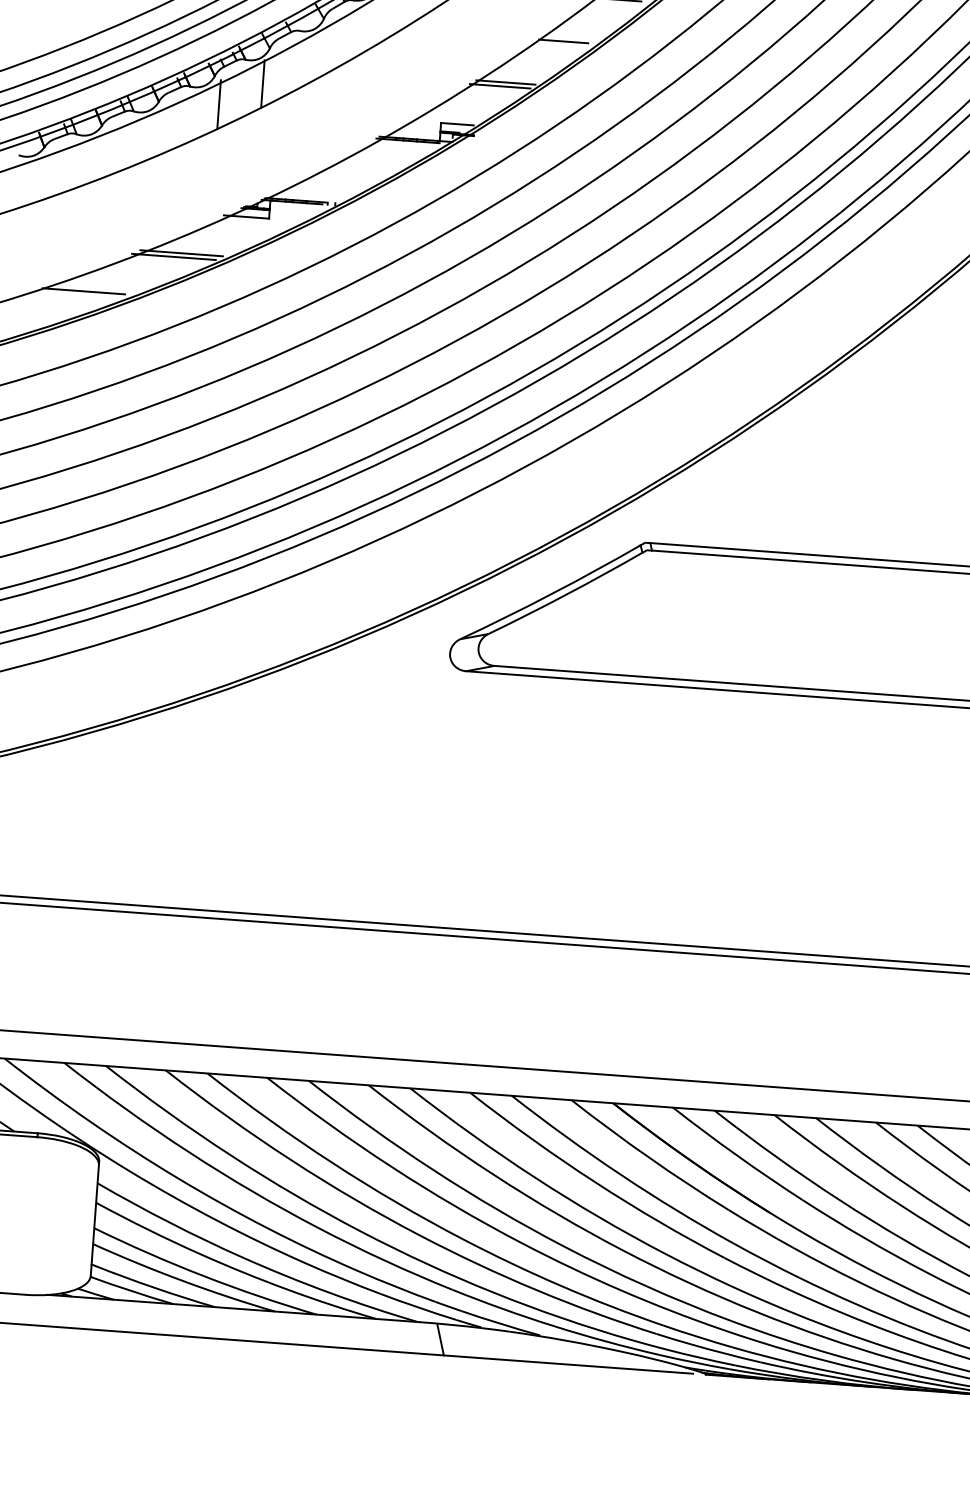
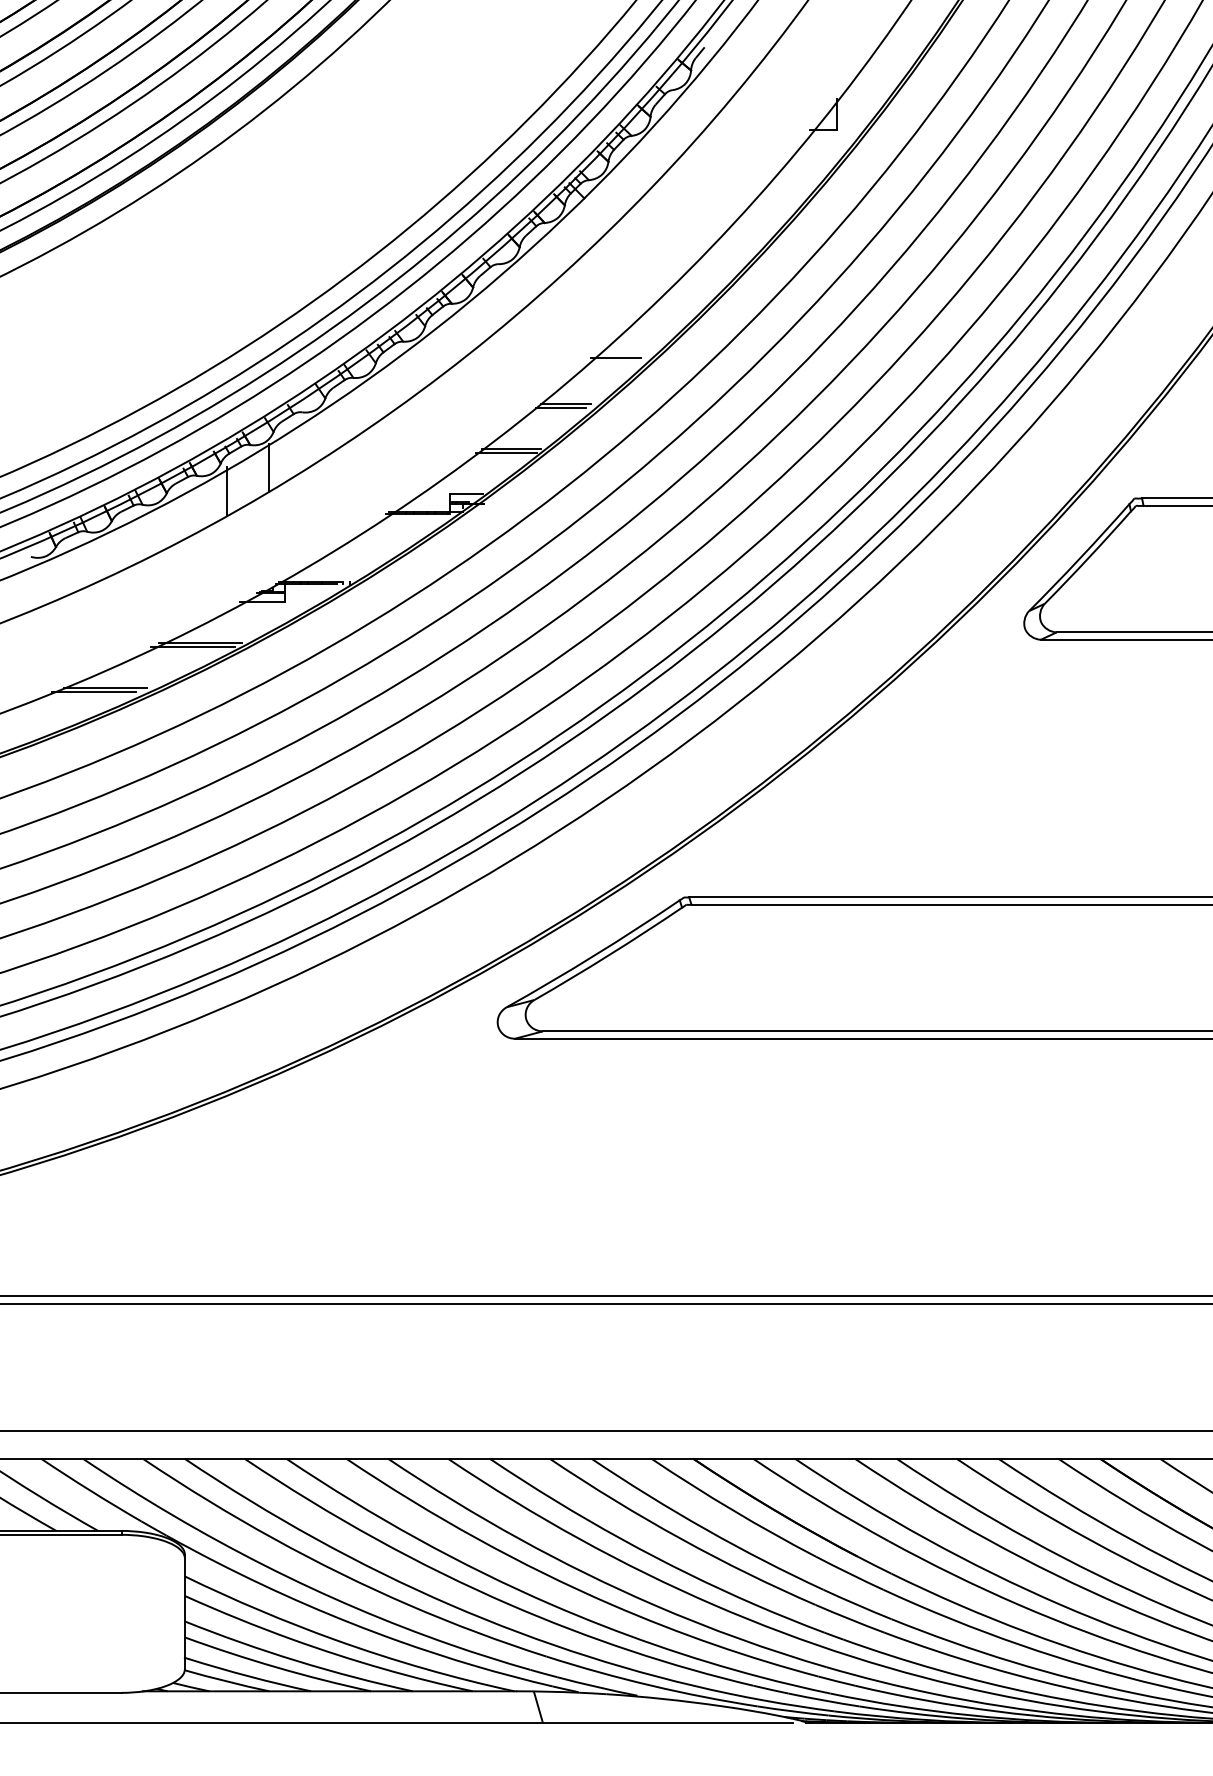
line: (557, 45) -> (560, 407), added
line: (72, 295) -> (94, 692), added

